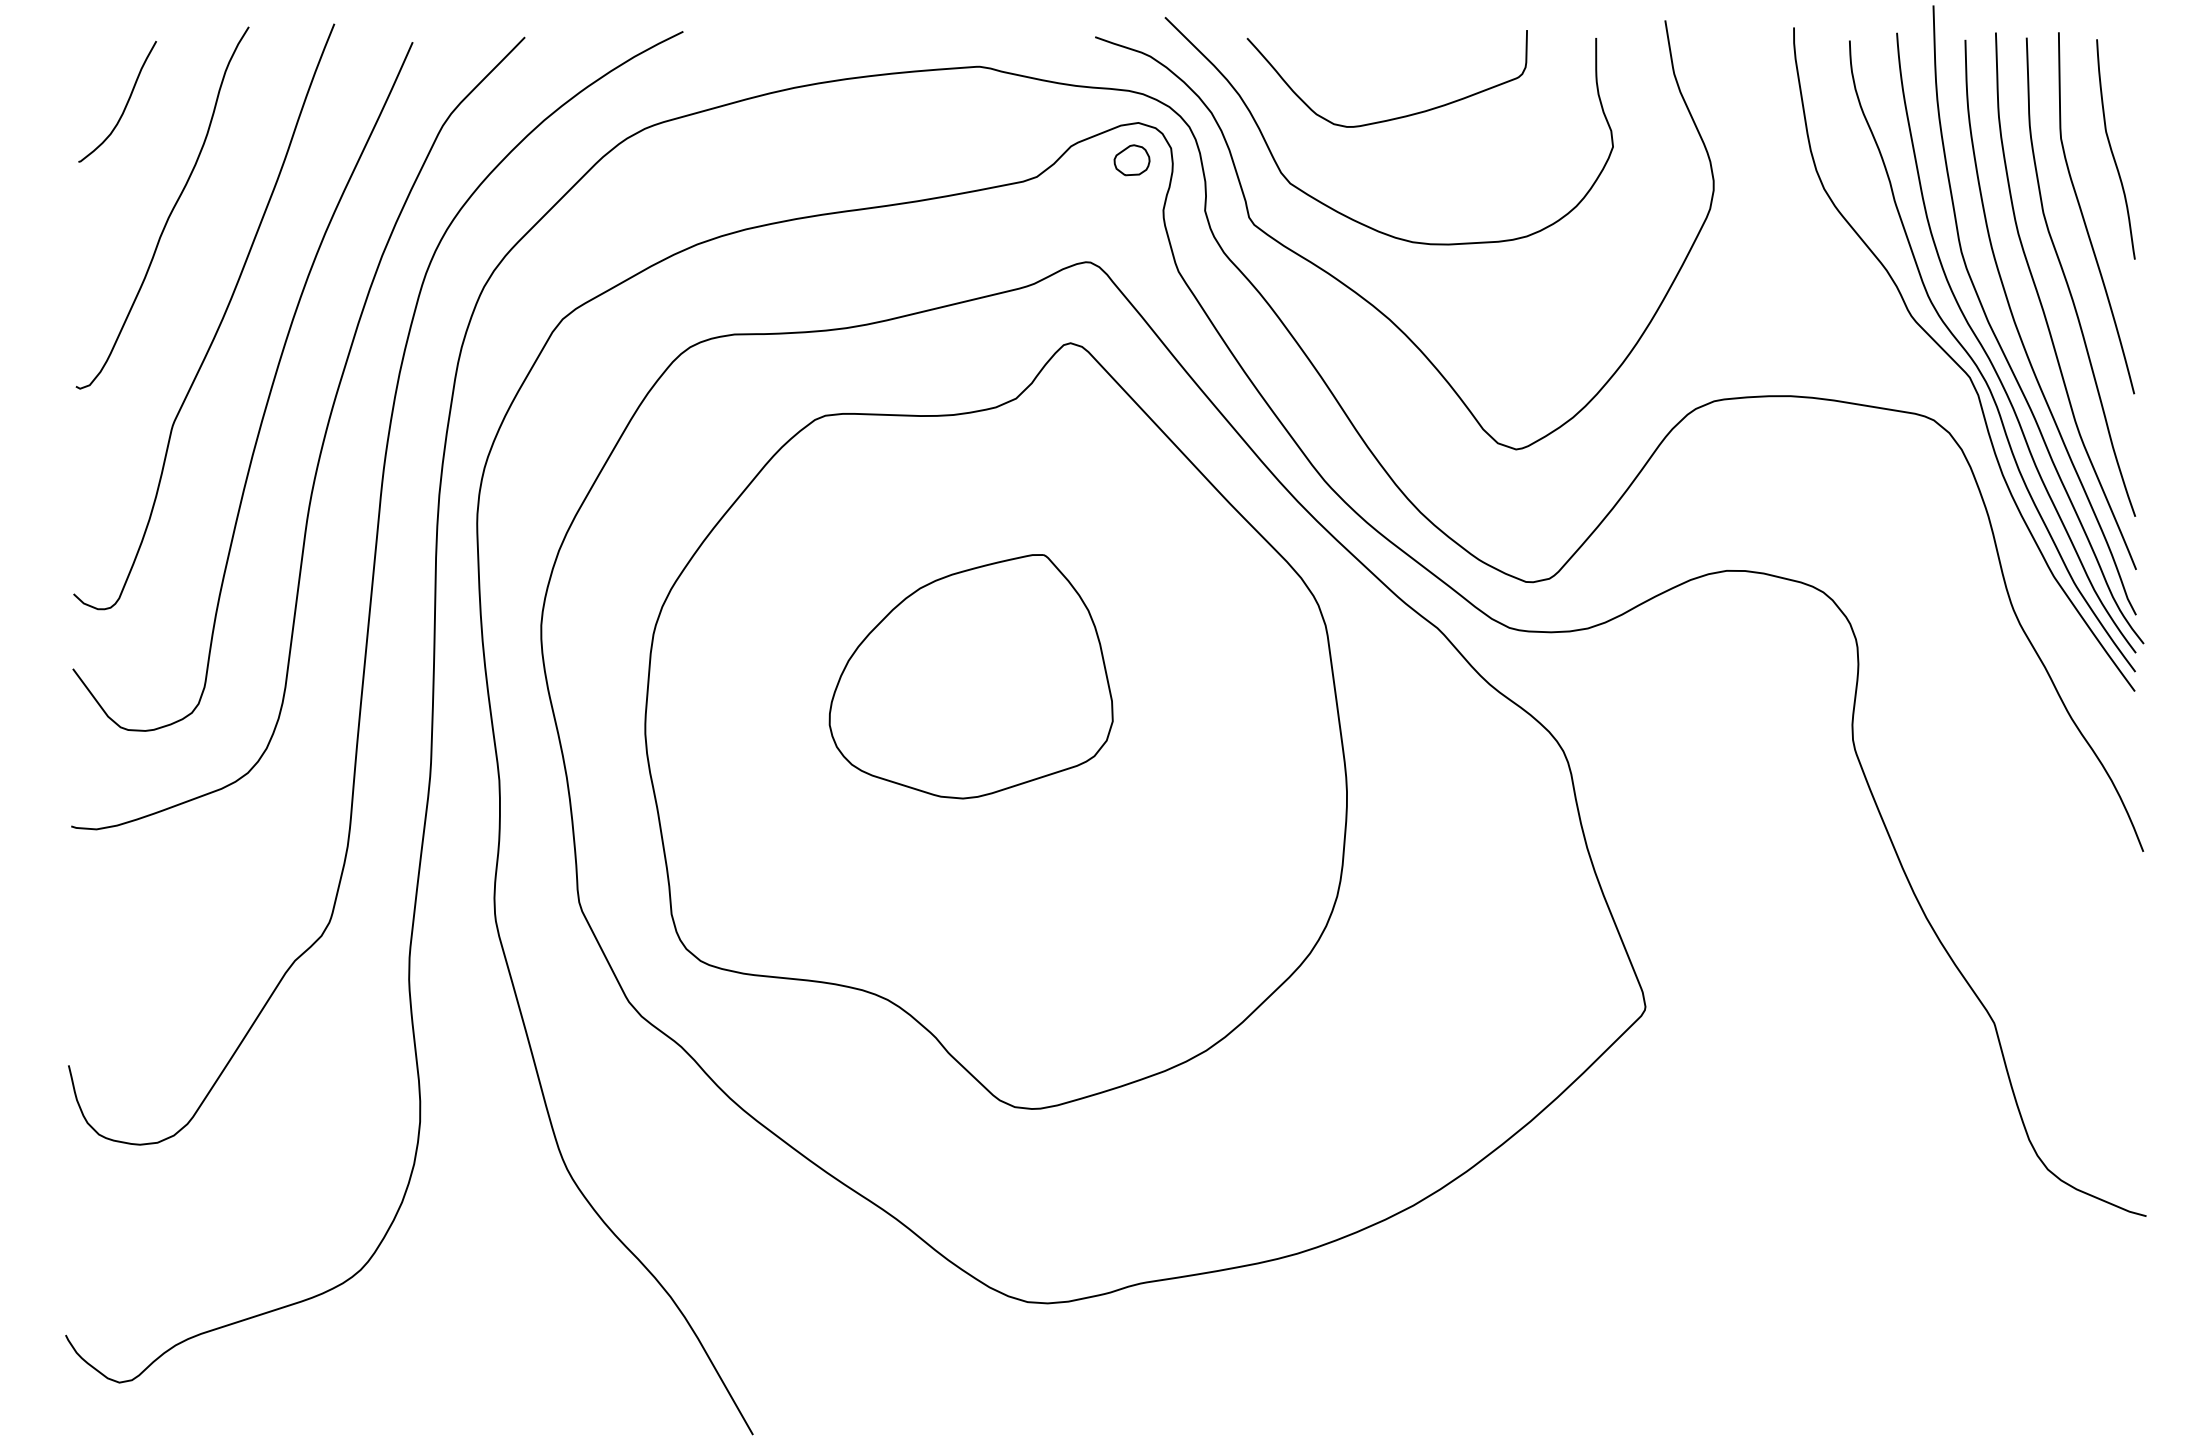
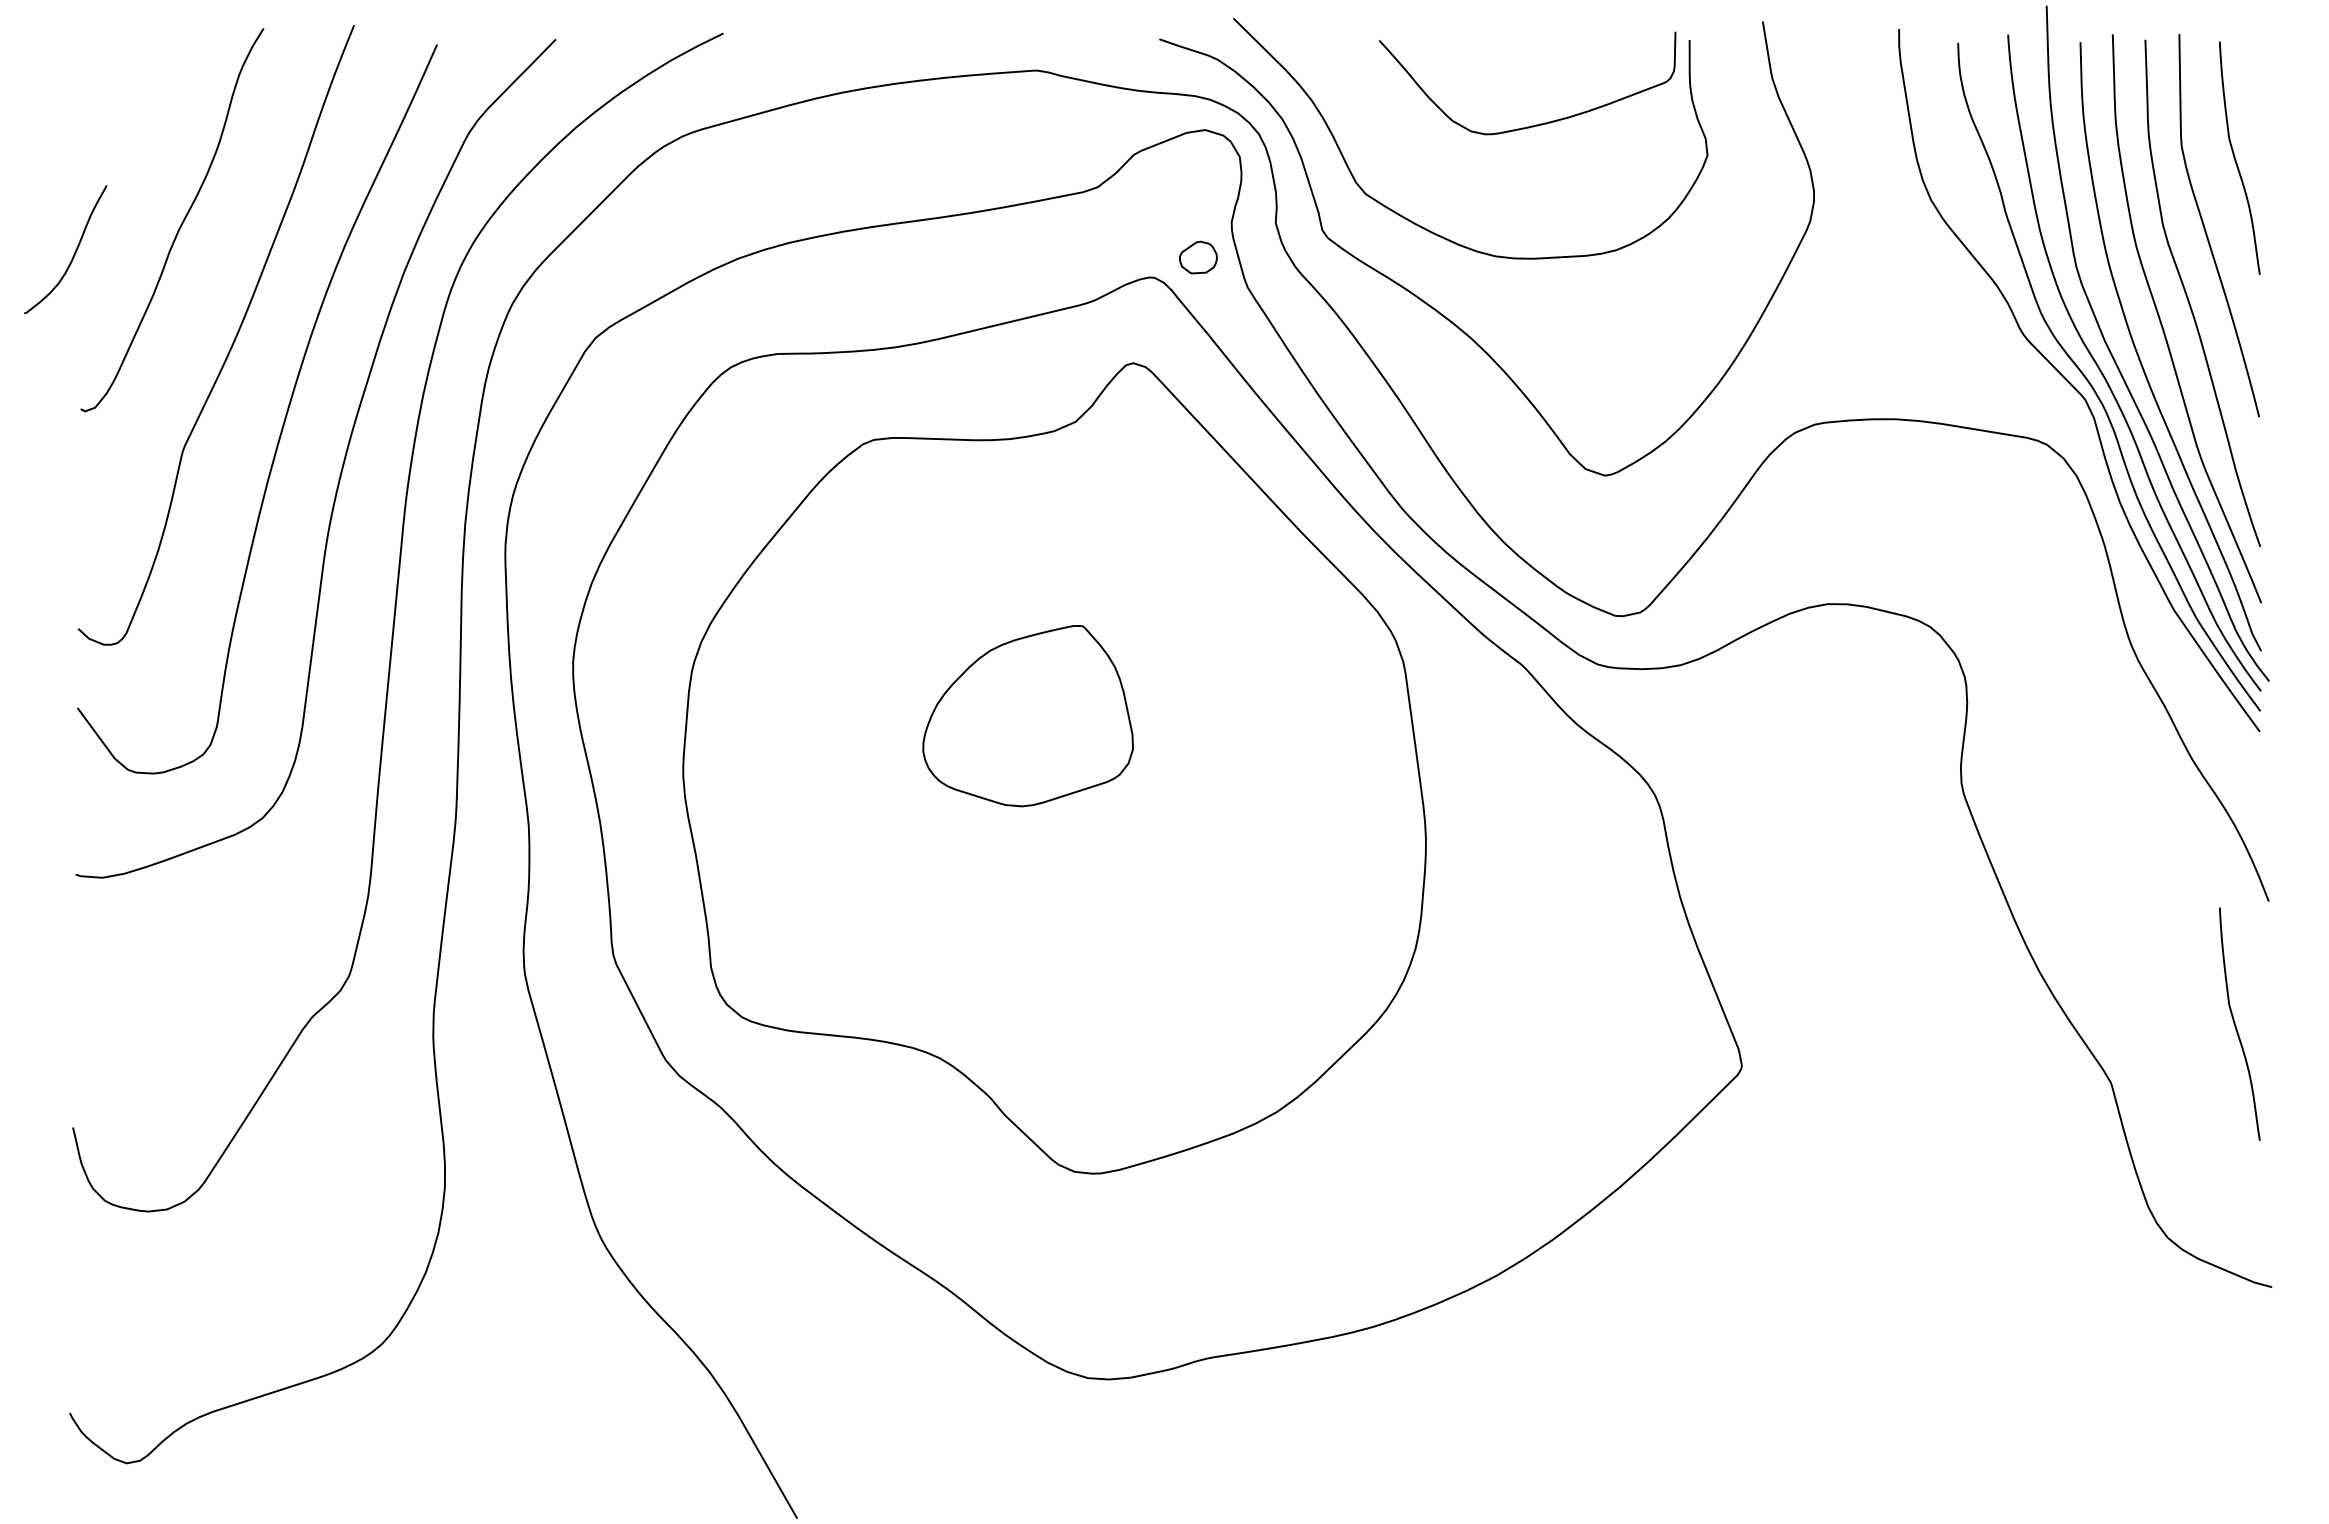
curve: (124, 106) -> (73, 254), moved
curve: (1394, 117) -> (1535, 124), moved
part: (1132, 160) -> (1198, 257), moved
part: (970, 676) -> (1027, 715), size x0.7
curve: (2112, 968) -> (2236, 1025), added

